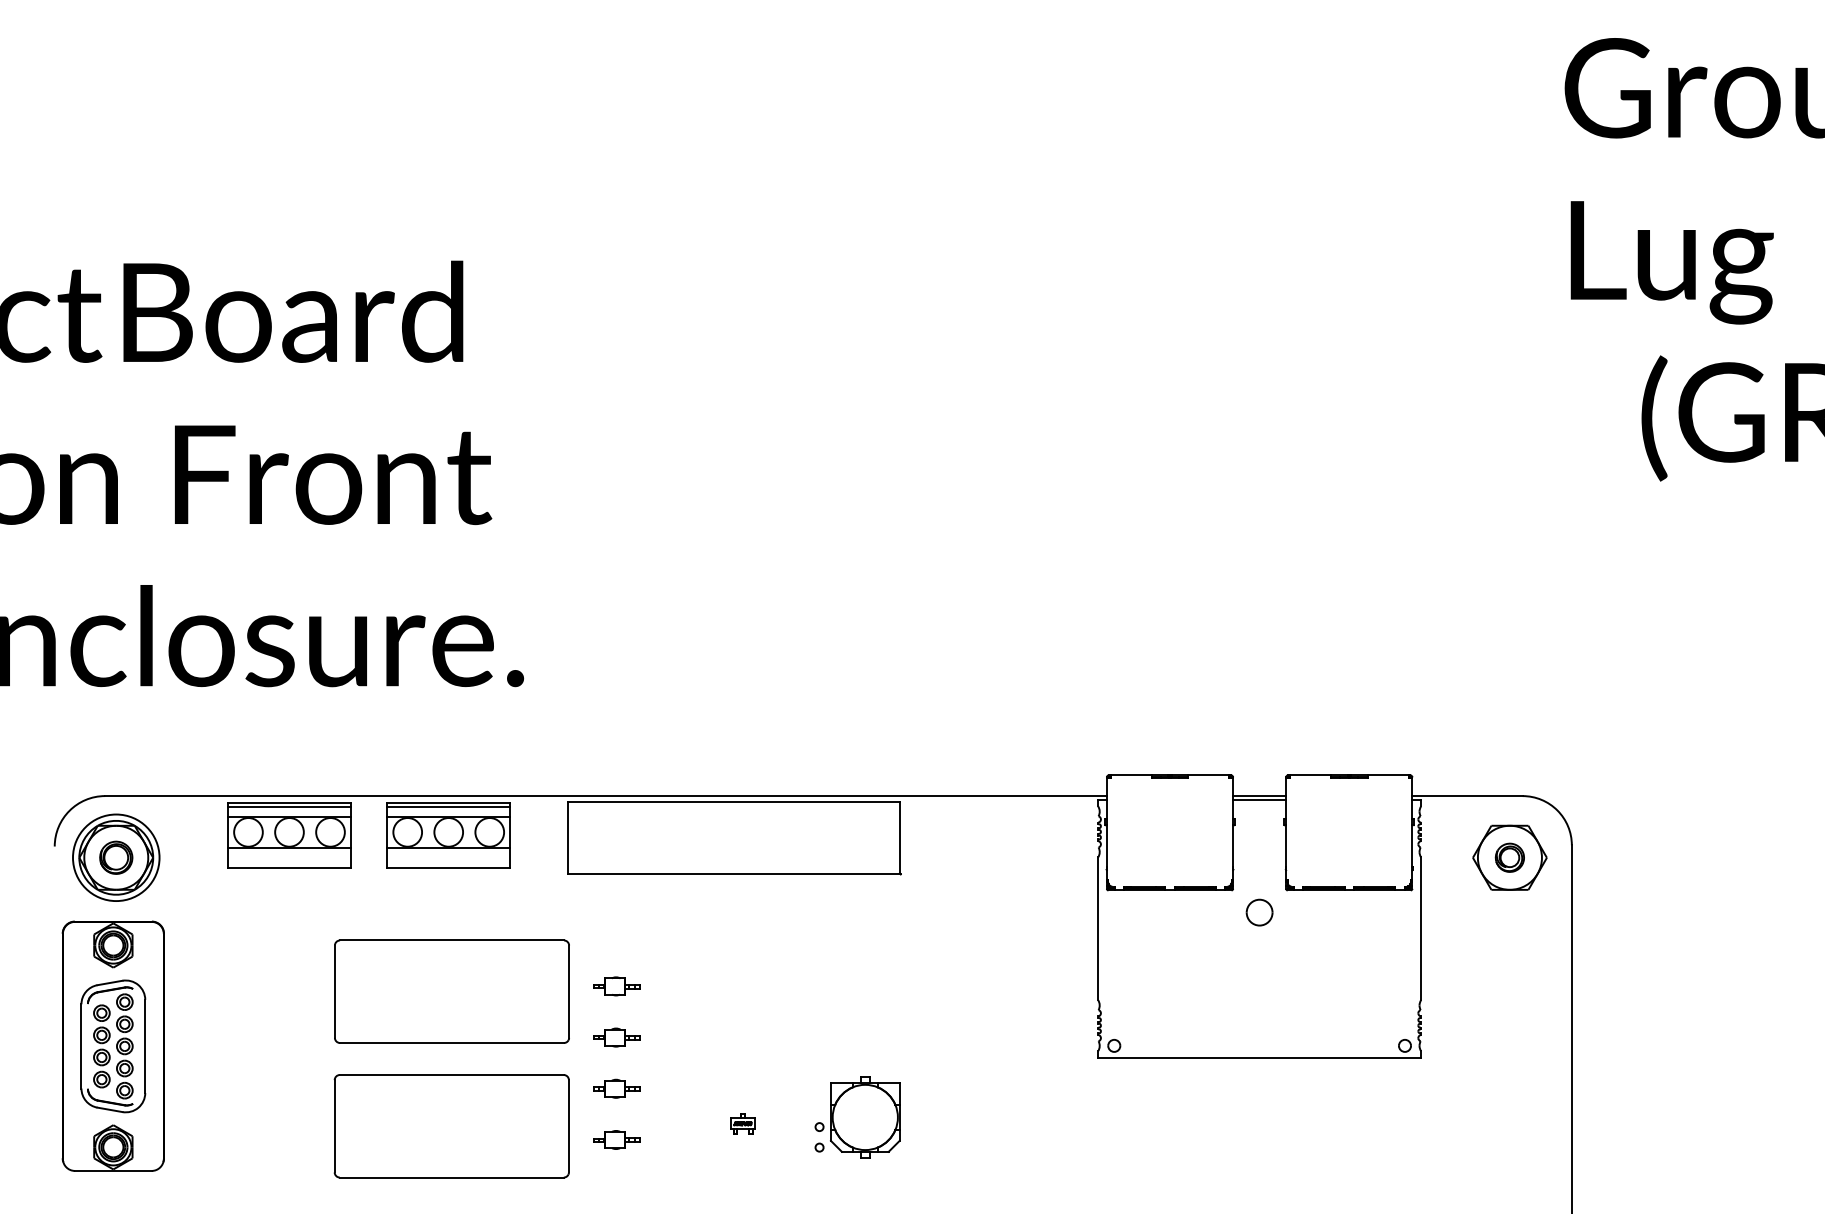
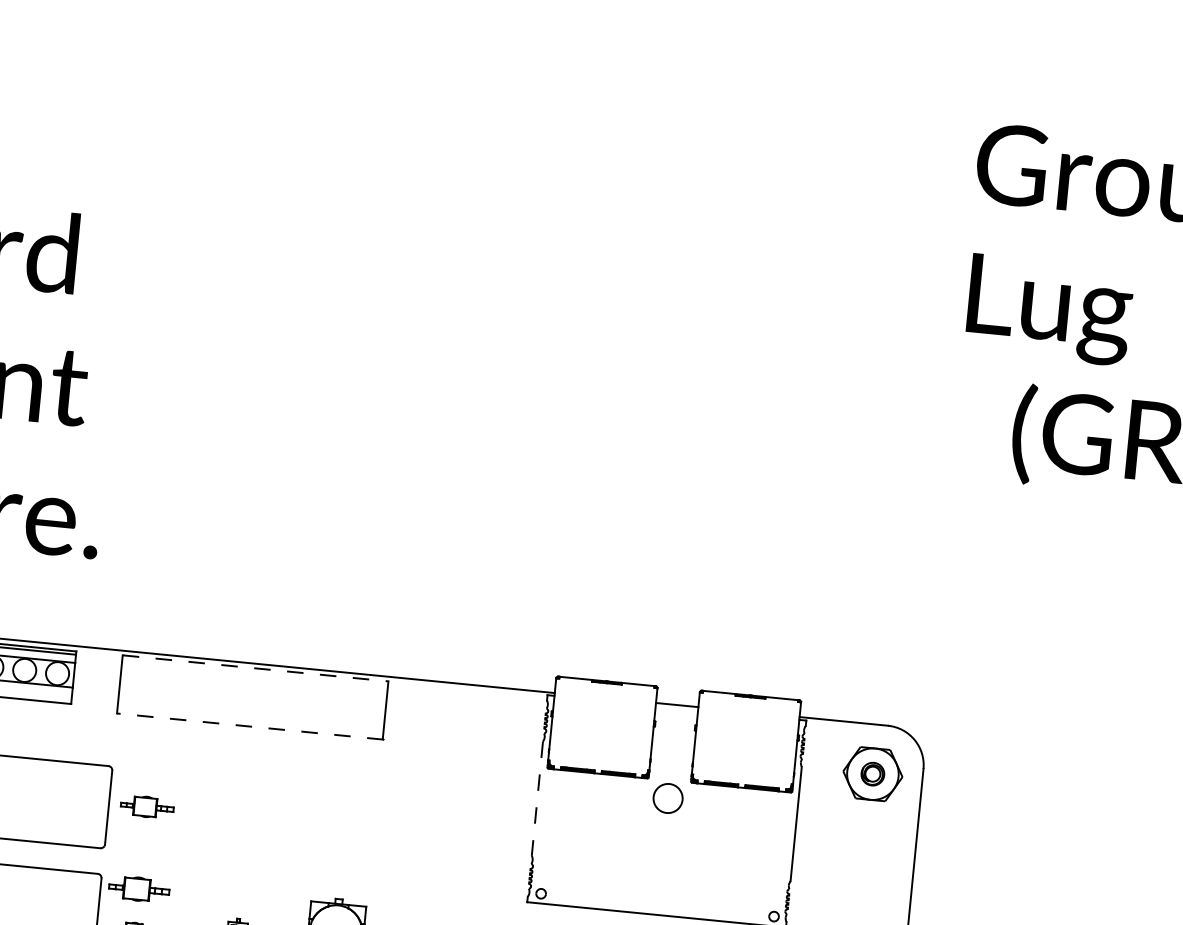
line: (1259, 799) -> (676, 707), removed
line: (733, 801) -> (255, 668), solid -> dashed
line: (733, 874) -> (249, 726), solid -> dashed
part: (1259, 912) -> (667, 798), size x1.4
line: (1098, 929) -> (537, 799), solid -> dashed
part: (616, 986) -> (147, 807), size x1.4
part: (616, 1037) -> (143, 847), removed
part: (616, 1088) -> (138, 888), size x1.6

